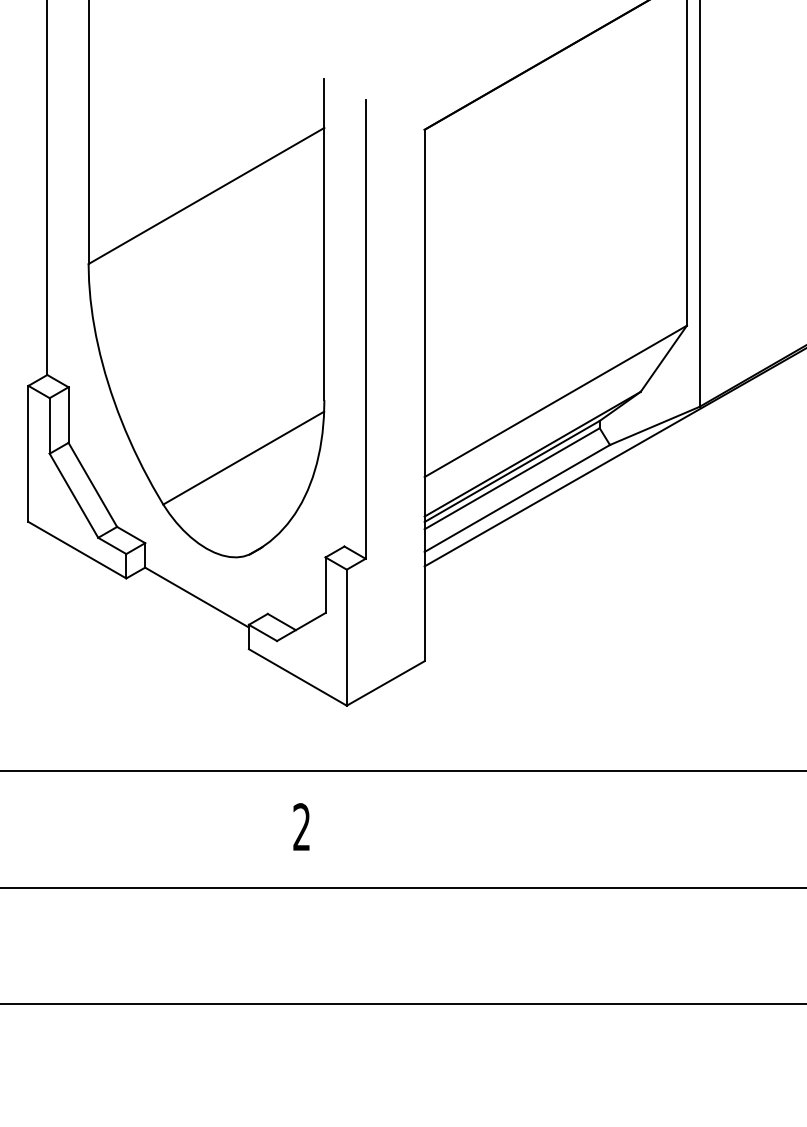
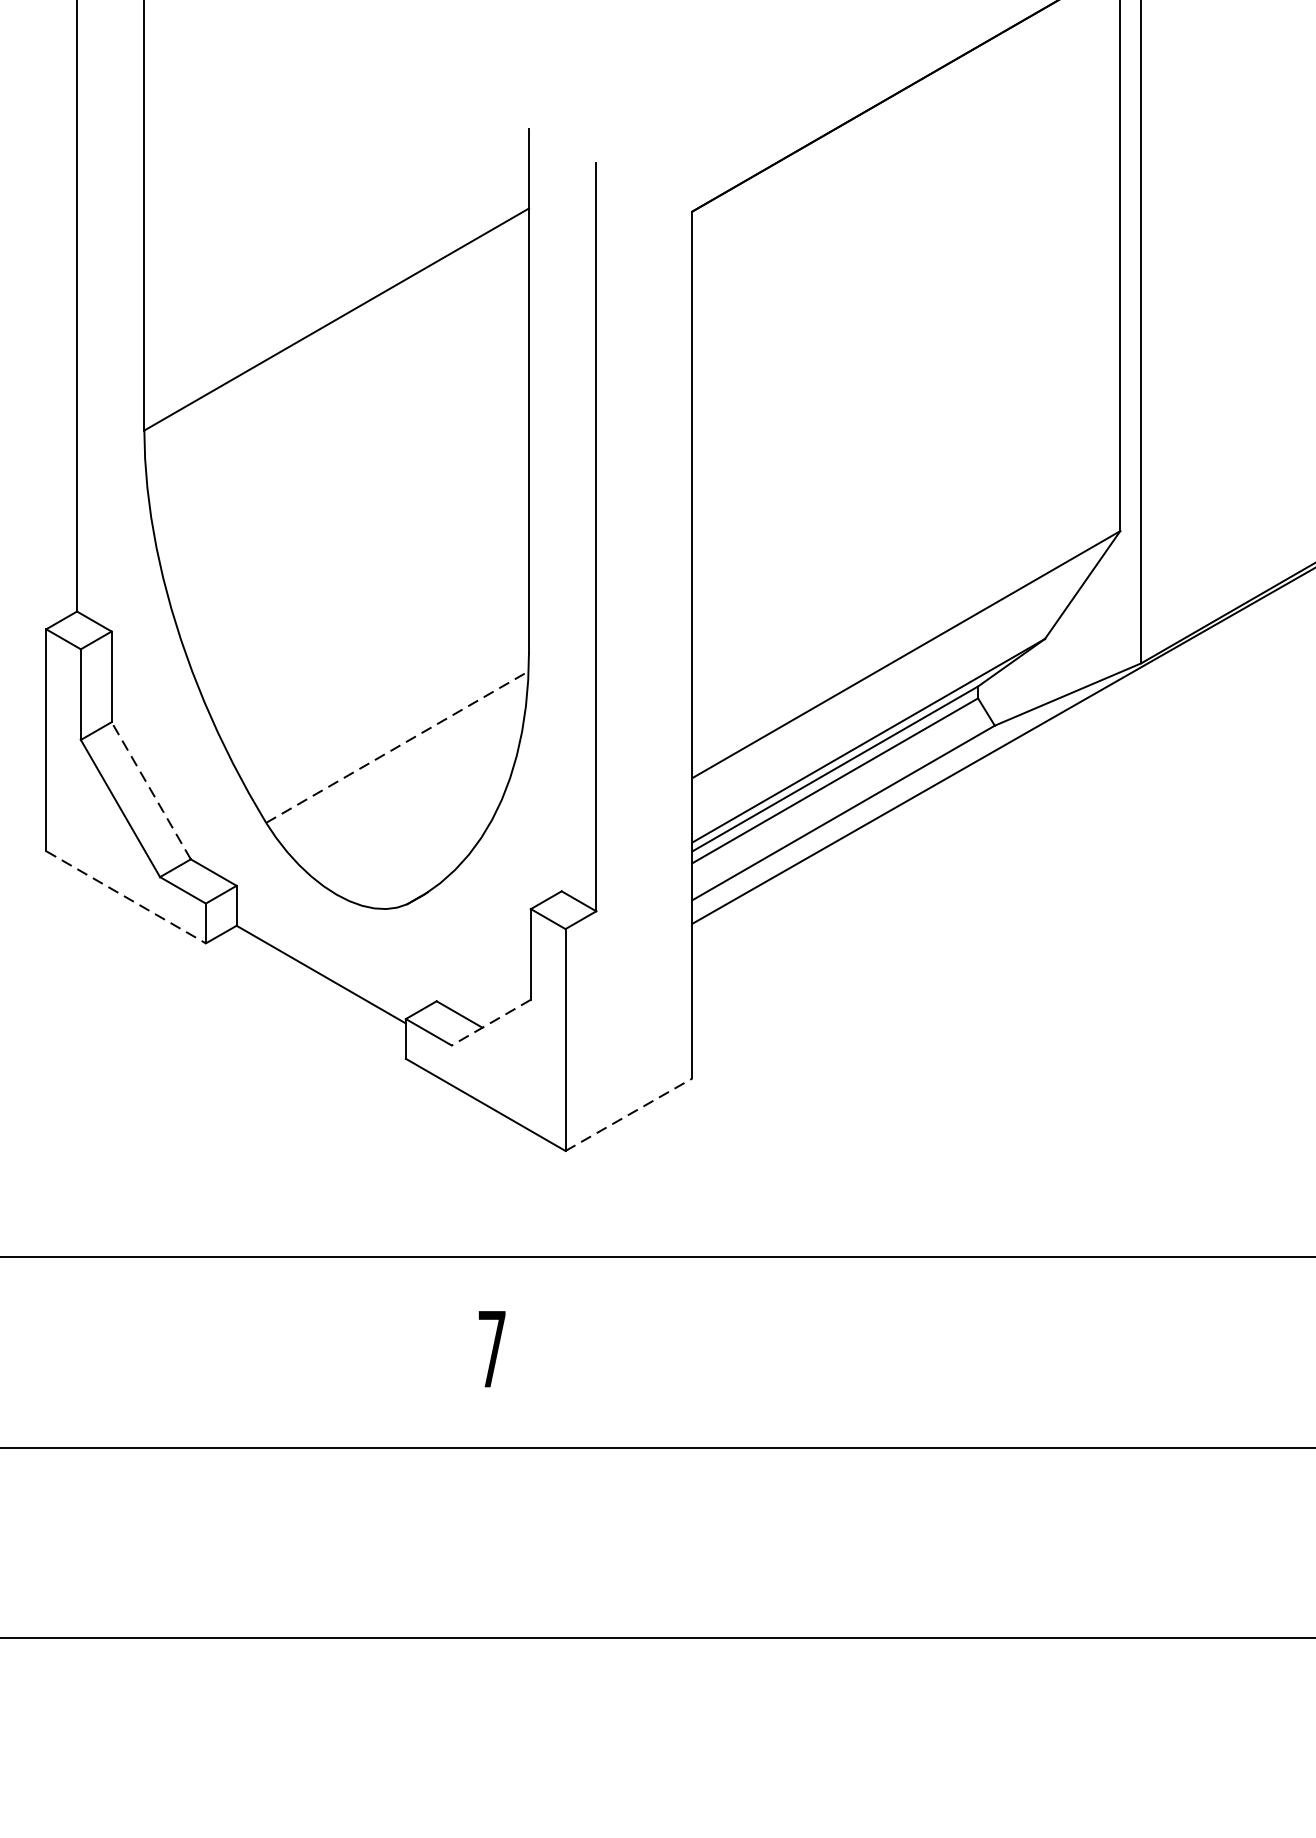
line: (243, 458) -> (397, 747), solid -> dashed
line: (92, 484) -> (150, 790), solid -> dashed
line: (77, 550) -> (126, 897), solid -> dashed
line: (300, 627) -> (489, 1023), solid -> dashed
line: (385, 683) -> (628, 1114), solid -> dashed
text: (301, 826) -> (491, 1348), 2 -> 7

